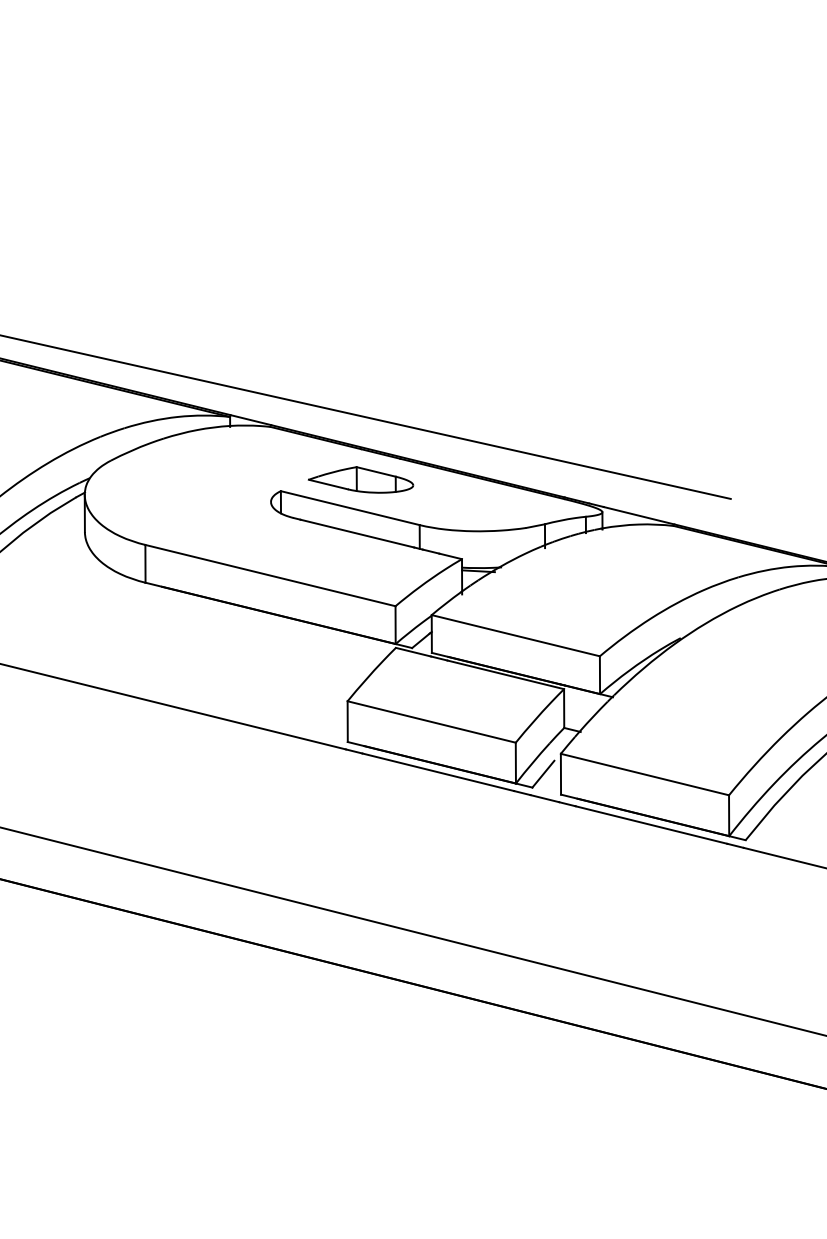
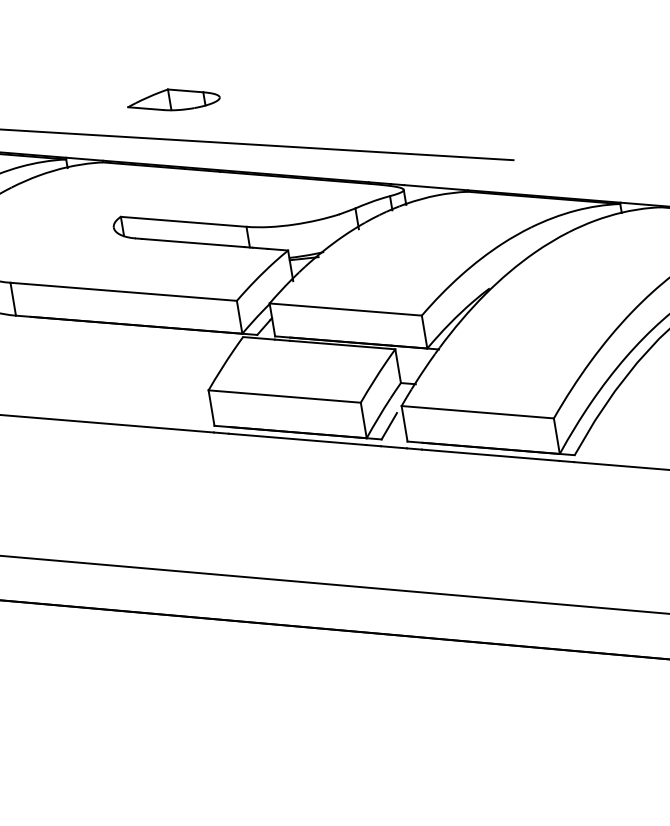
part: (360, 479) -> (173, 99), moved

